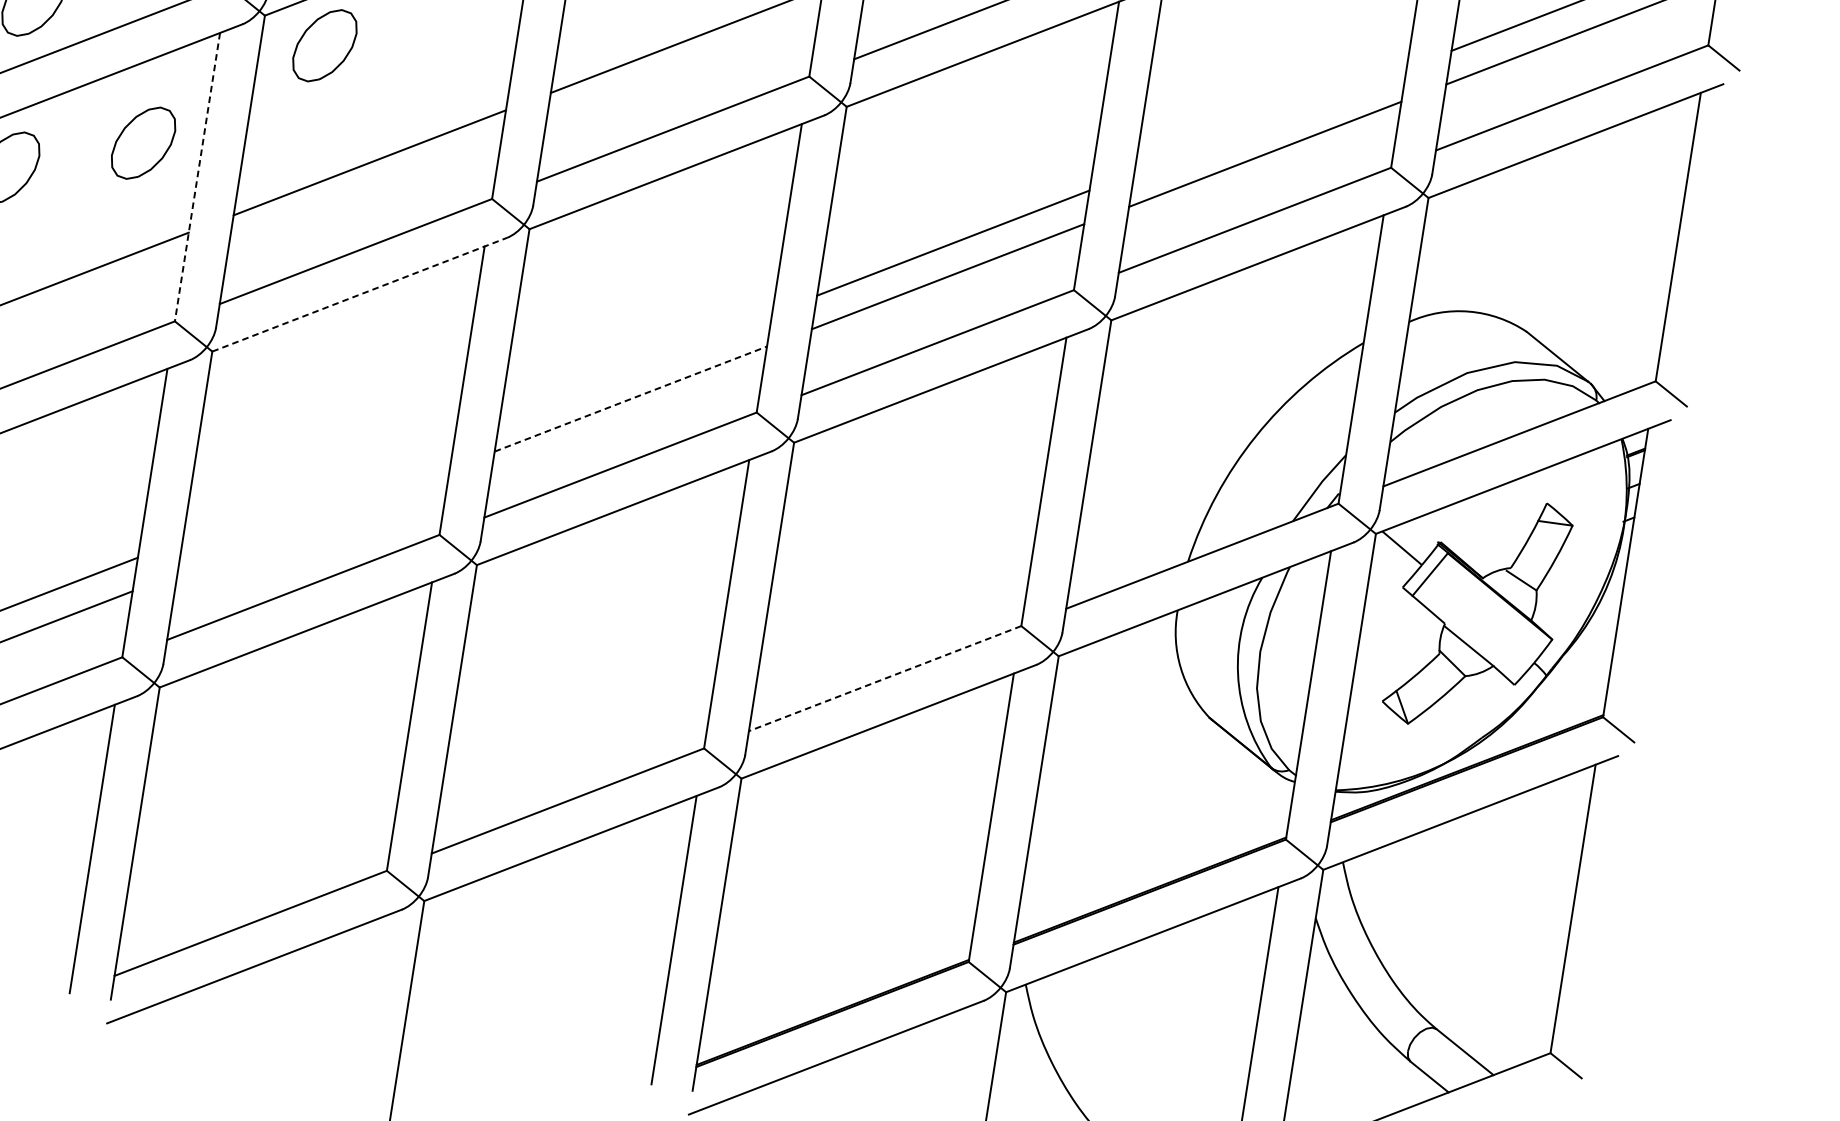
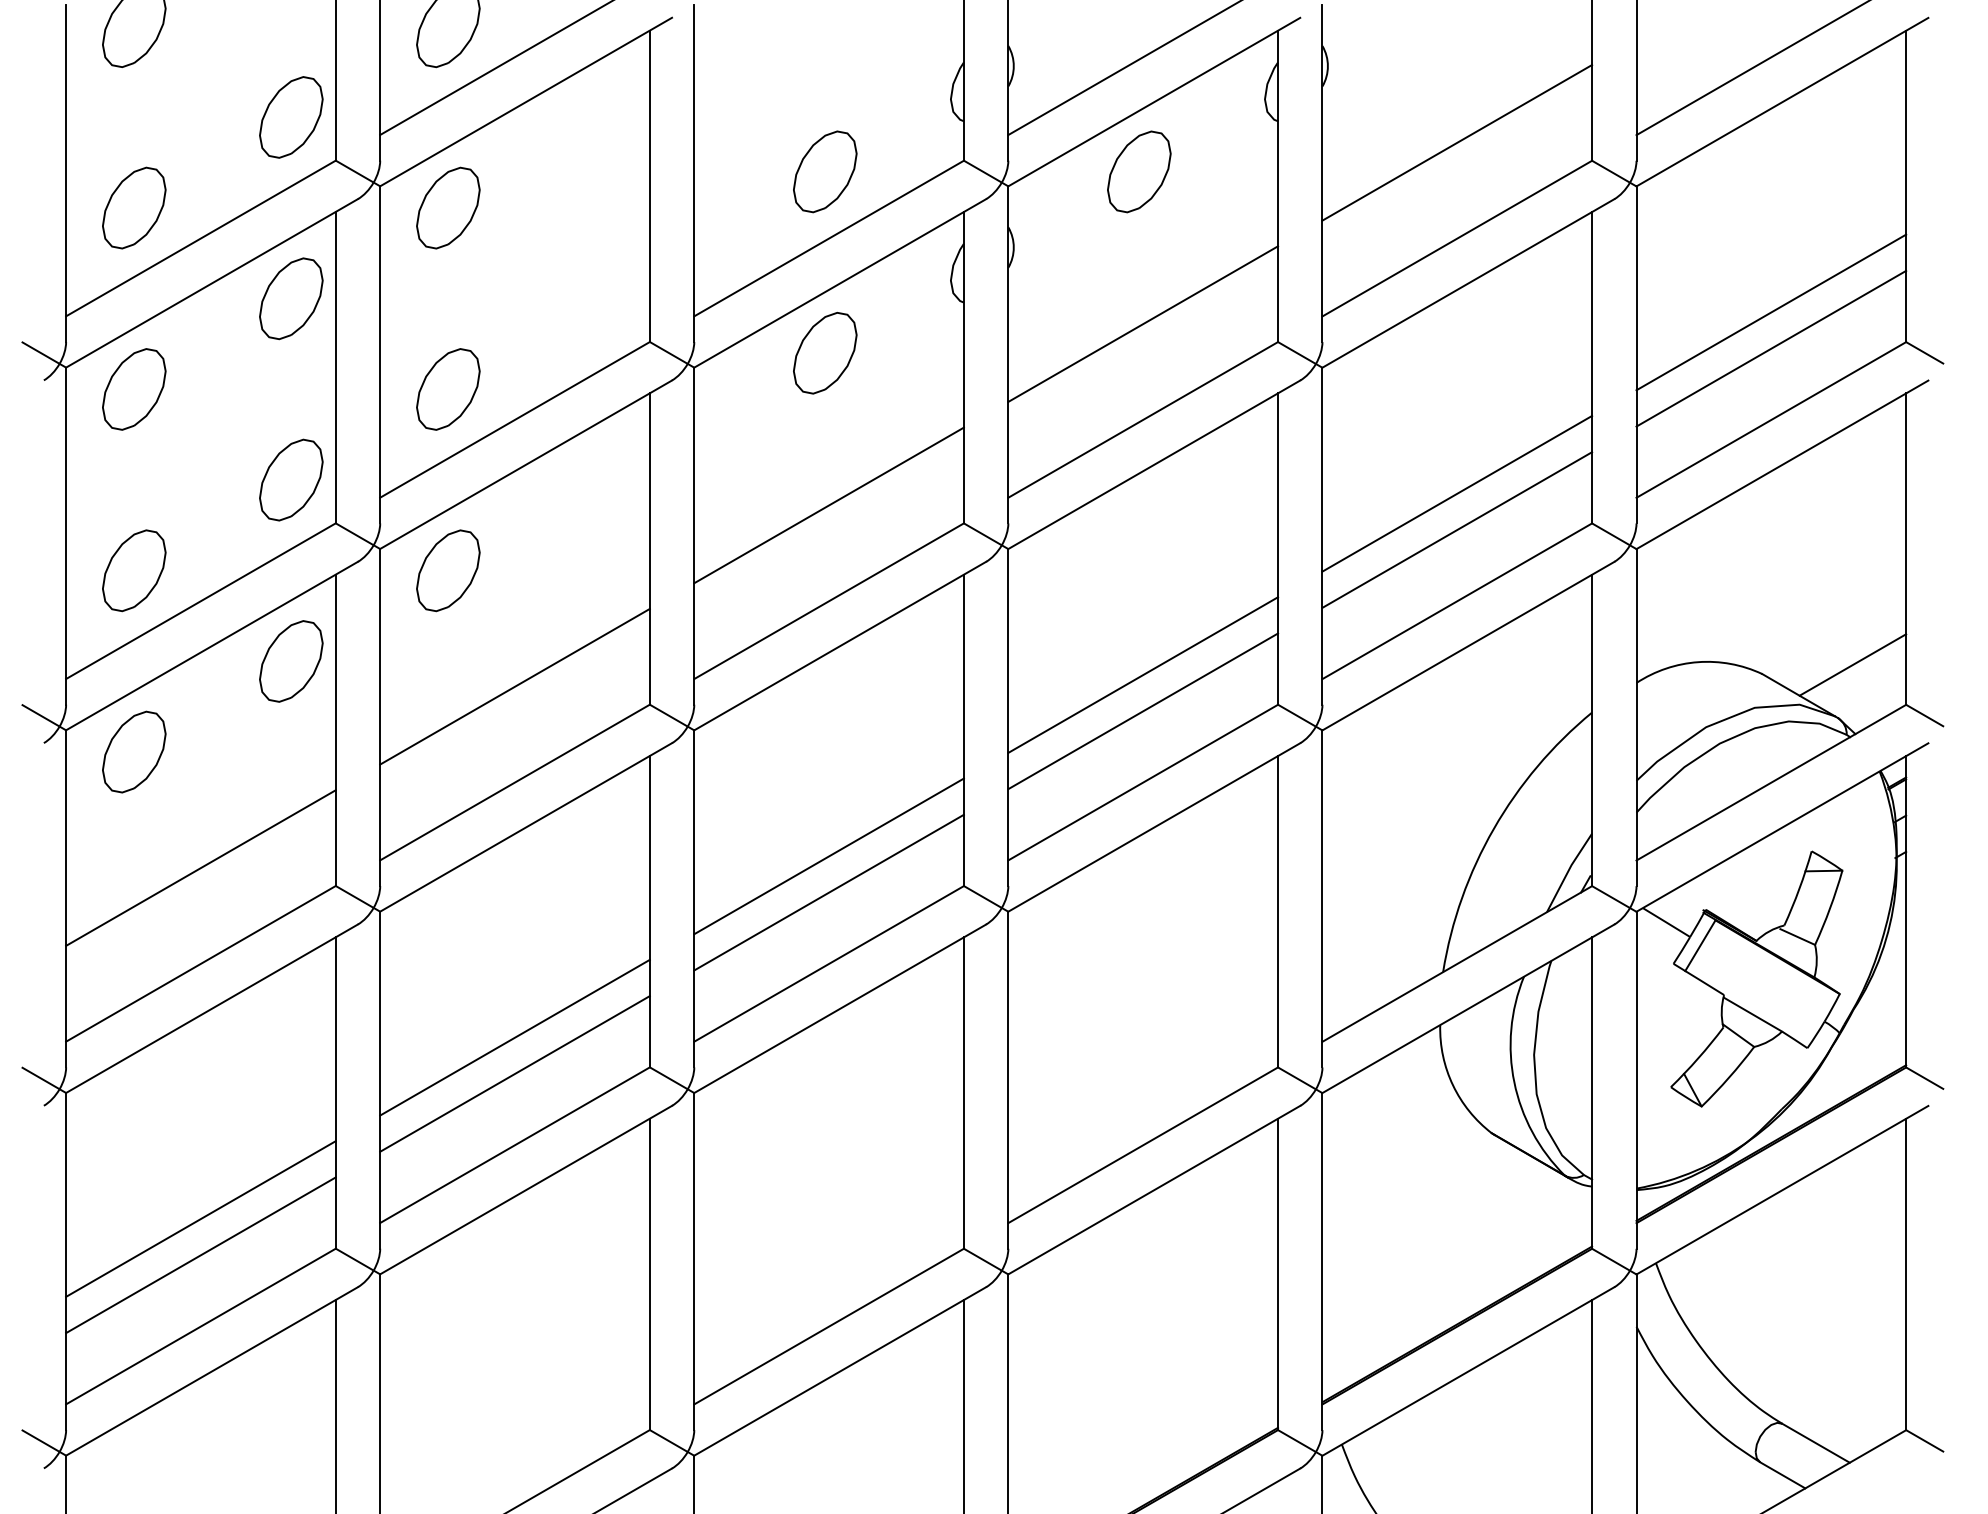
line: (1270, 120) -> (1457, 493), added
part: (143, 143) -> (291, 661), moved
line: (197, 177) -> (335, 730), dashed -> solid
line: (360, 294) -> (526, 827), dashed -> solid
line: (1611, 336) -> (1852, 664), added
line: (635, 365) -> (828, 856), added
line: (631, 398) -> (829, 892), dashed -> solid
line: (318, 487) -> (514, 1037), added
line: (313, 520) -> (514, 1073), added
line: (885, 678) -> (1143, 1145), dashed -> solid

